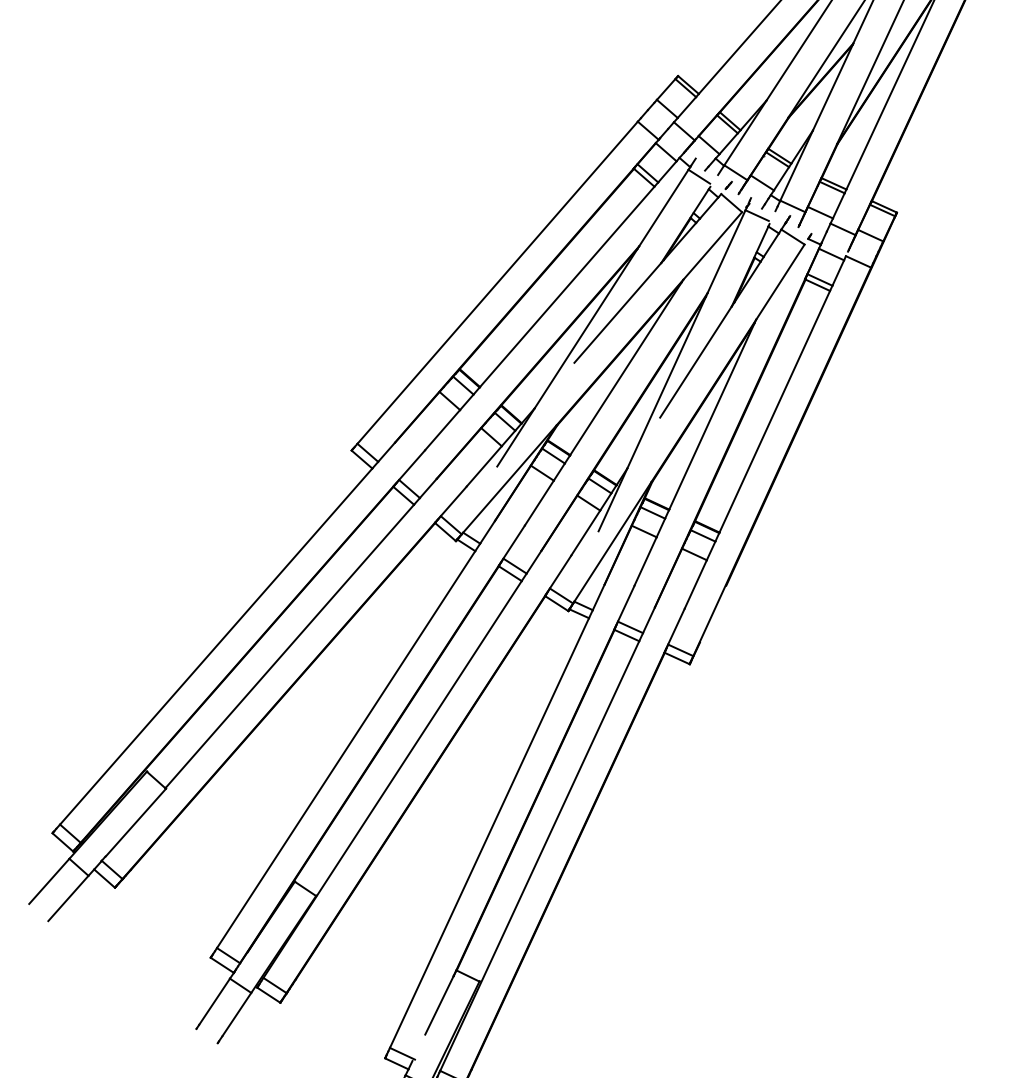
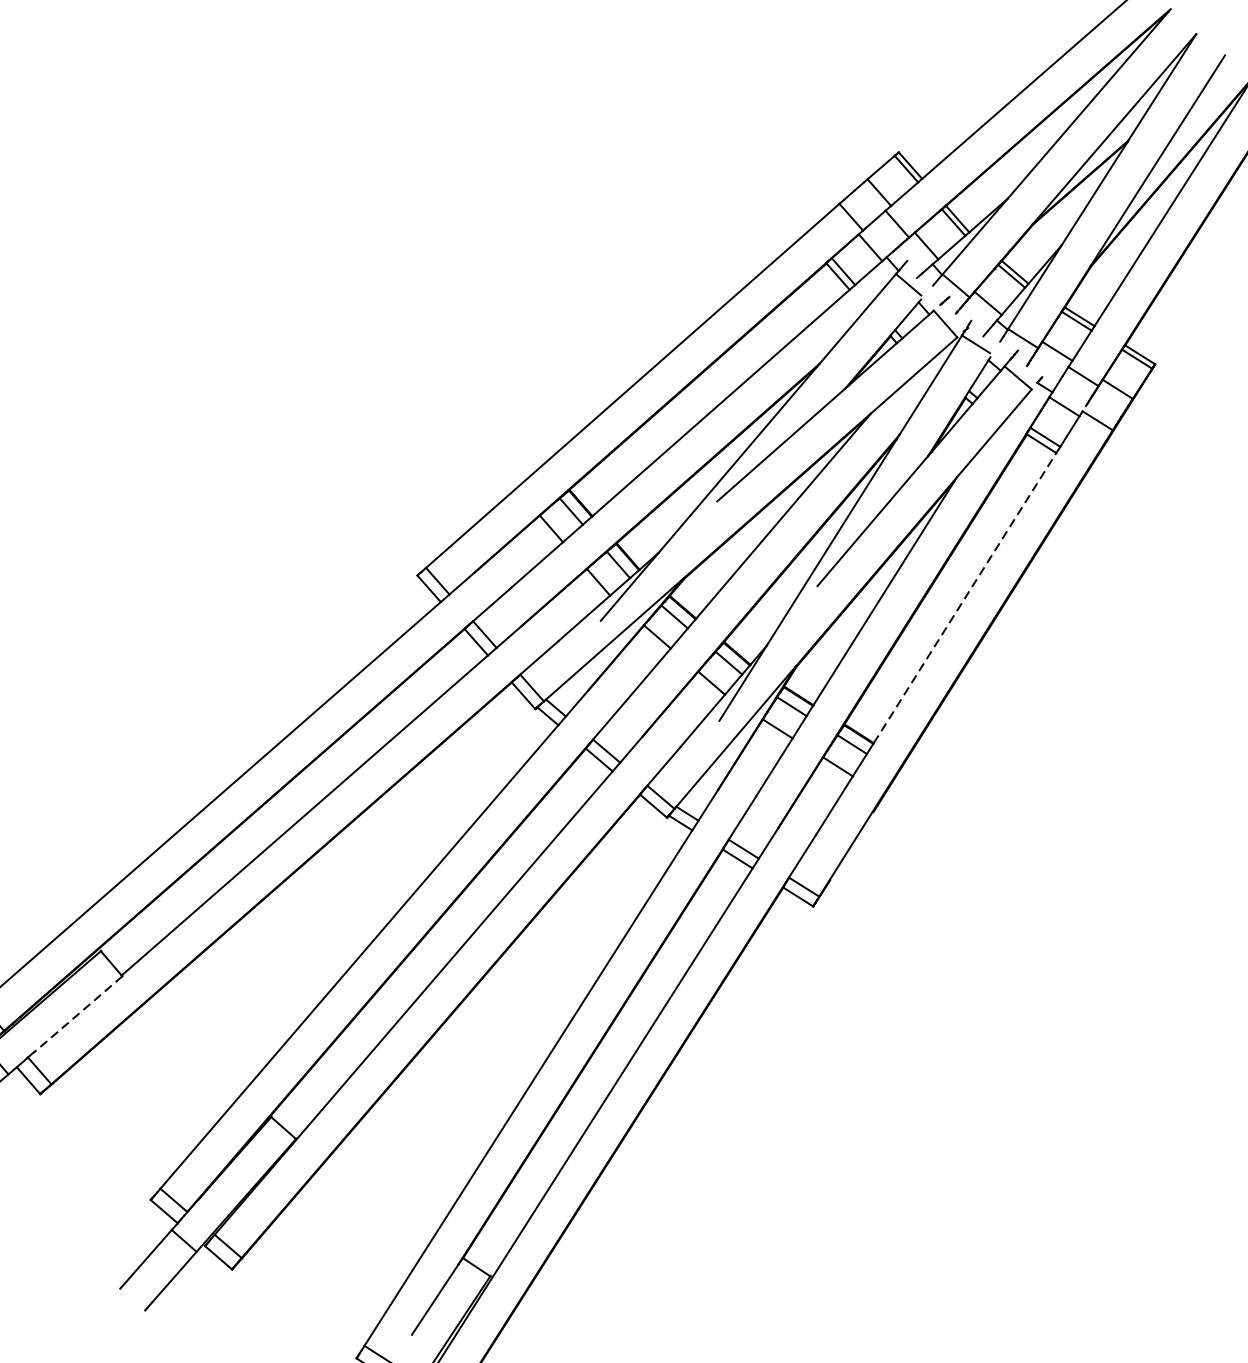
line: (774, 411) -> (964, 597), solid -> dashed
line: (135, 823) -> (77, 1015), solid -> dashed

